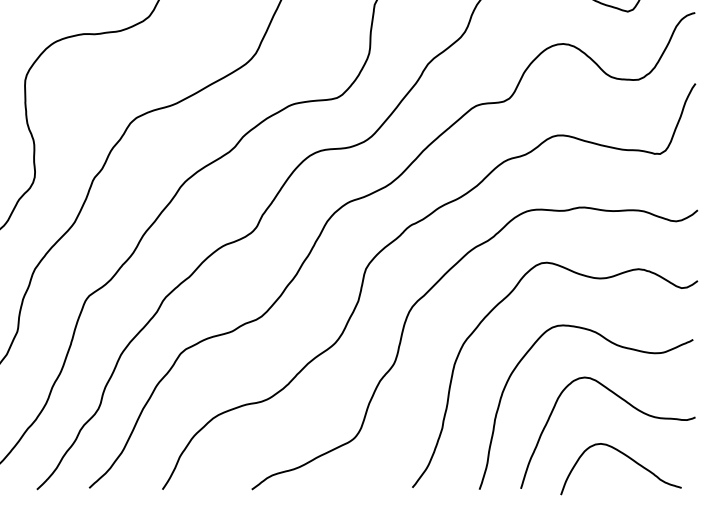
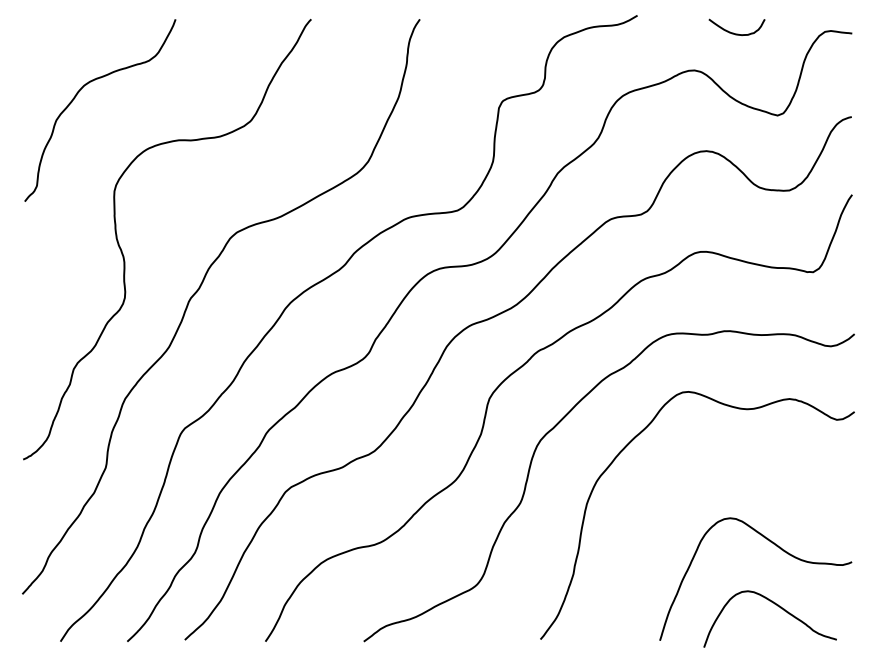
curve: (616, 345) -> (765, 483), removed

